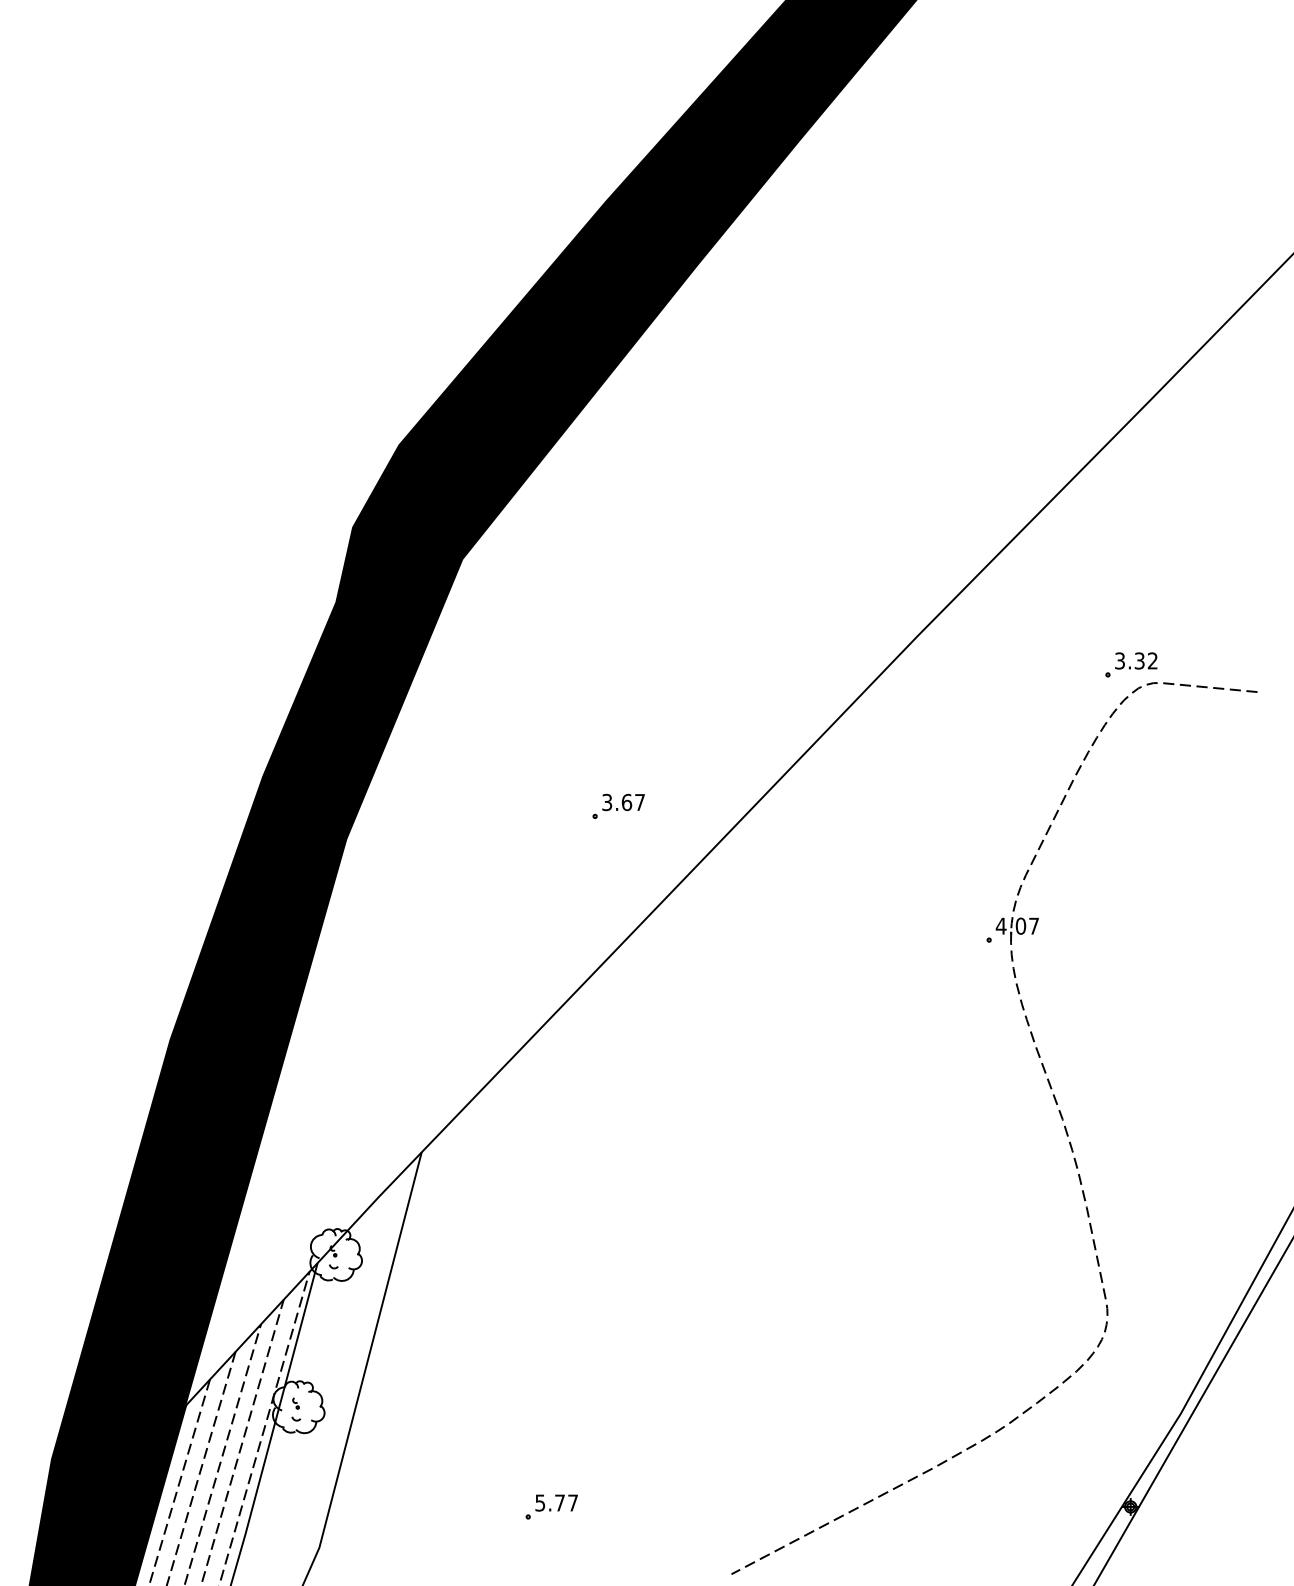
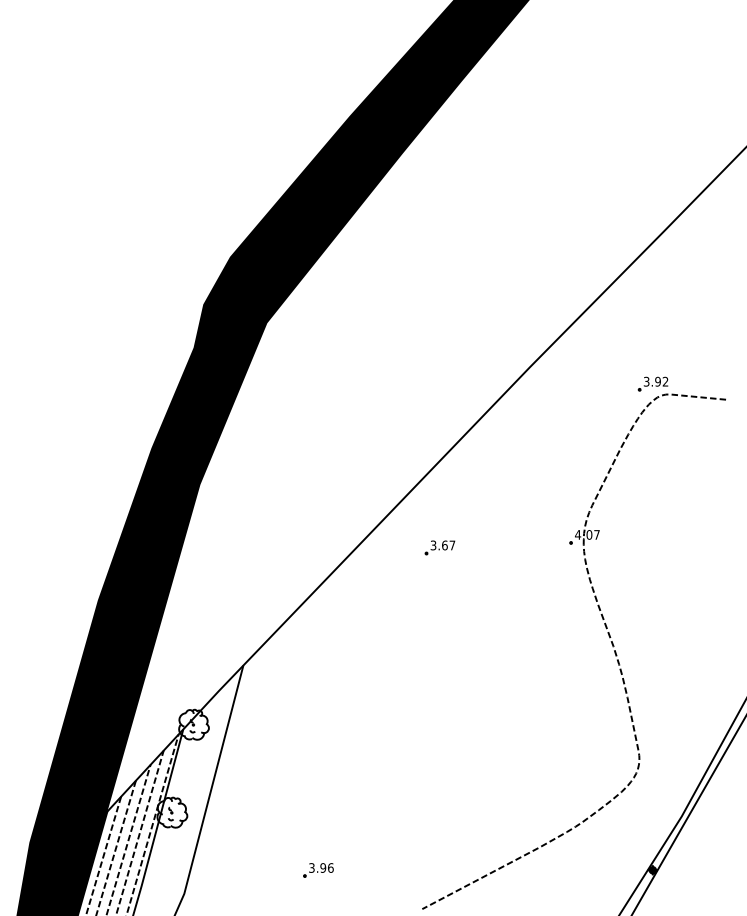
text: (1138, 660) -> (657, 381), 3.32 -> 3.92
part: (617, 805) -> (439, 547), moved
text: (556, 1502) -> (321, 867), 5.77 -> 3.96

